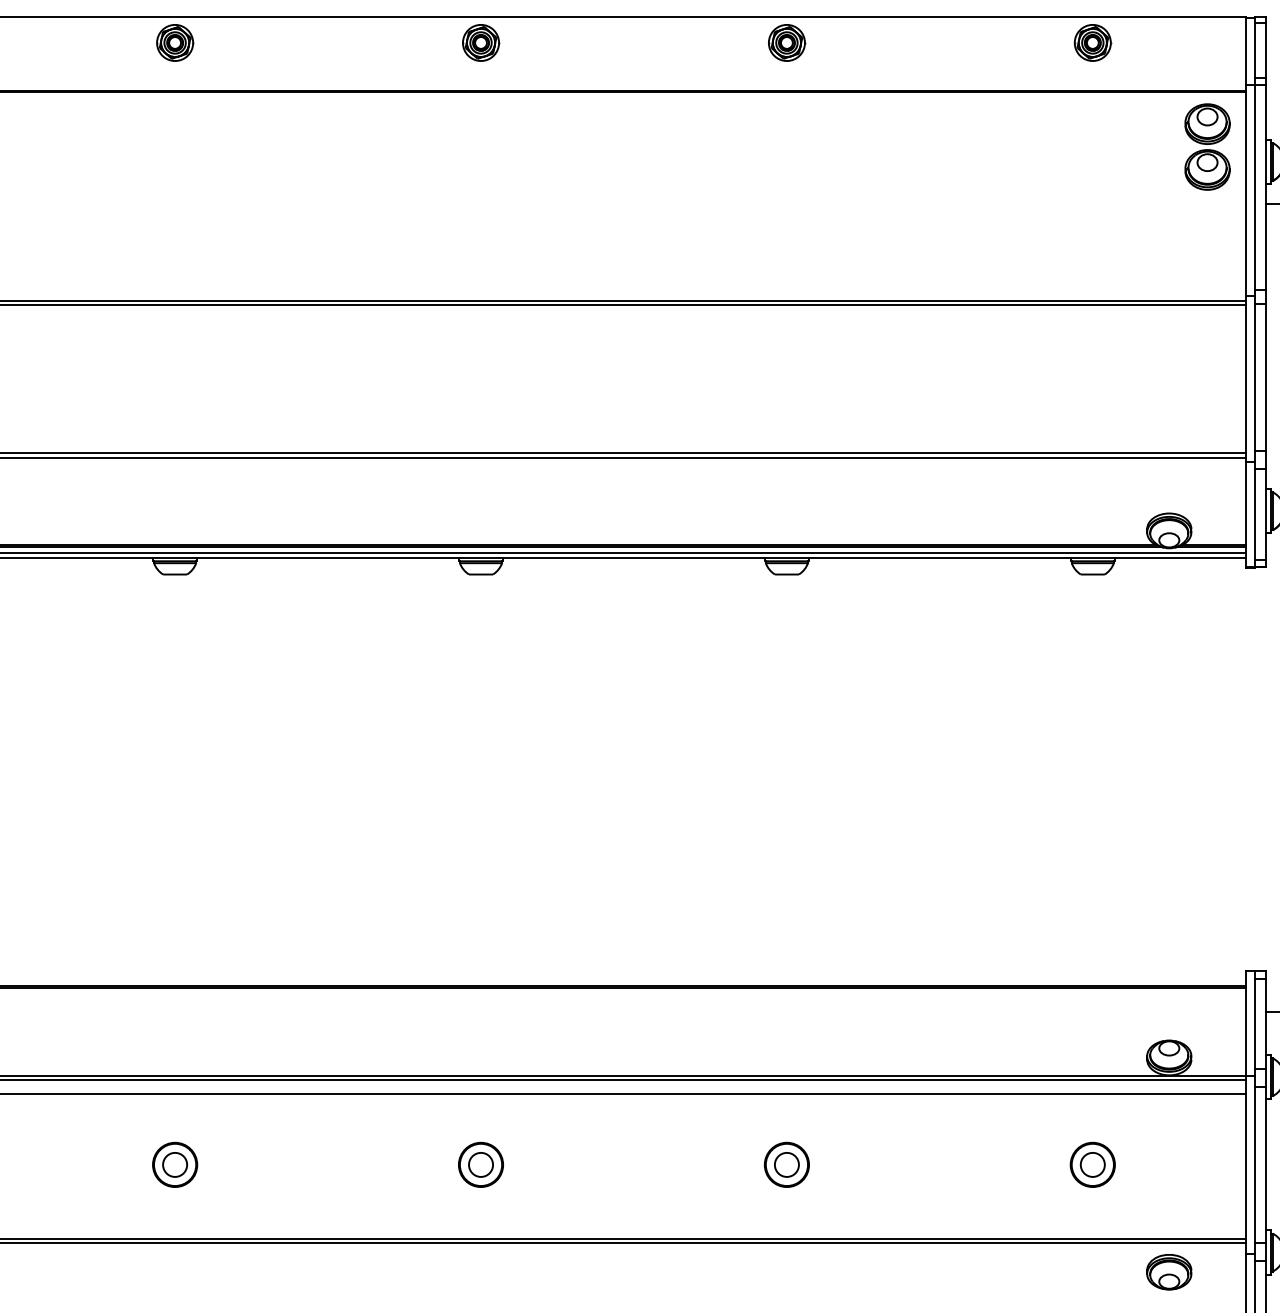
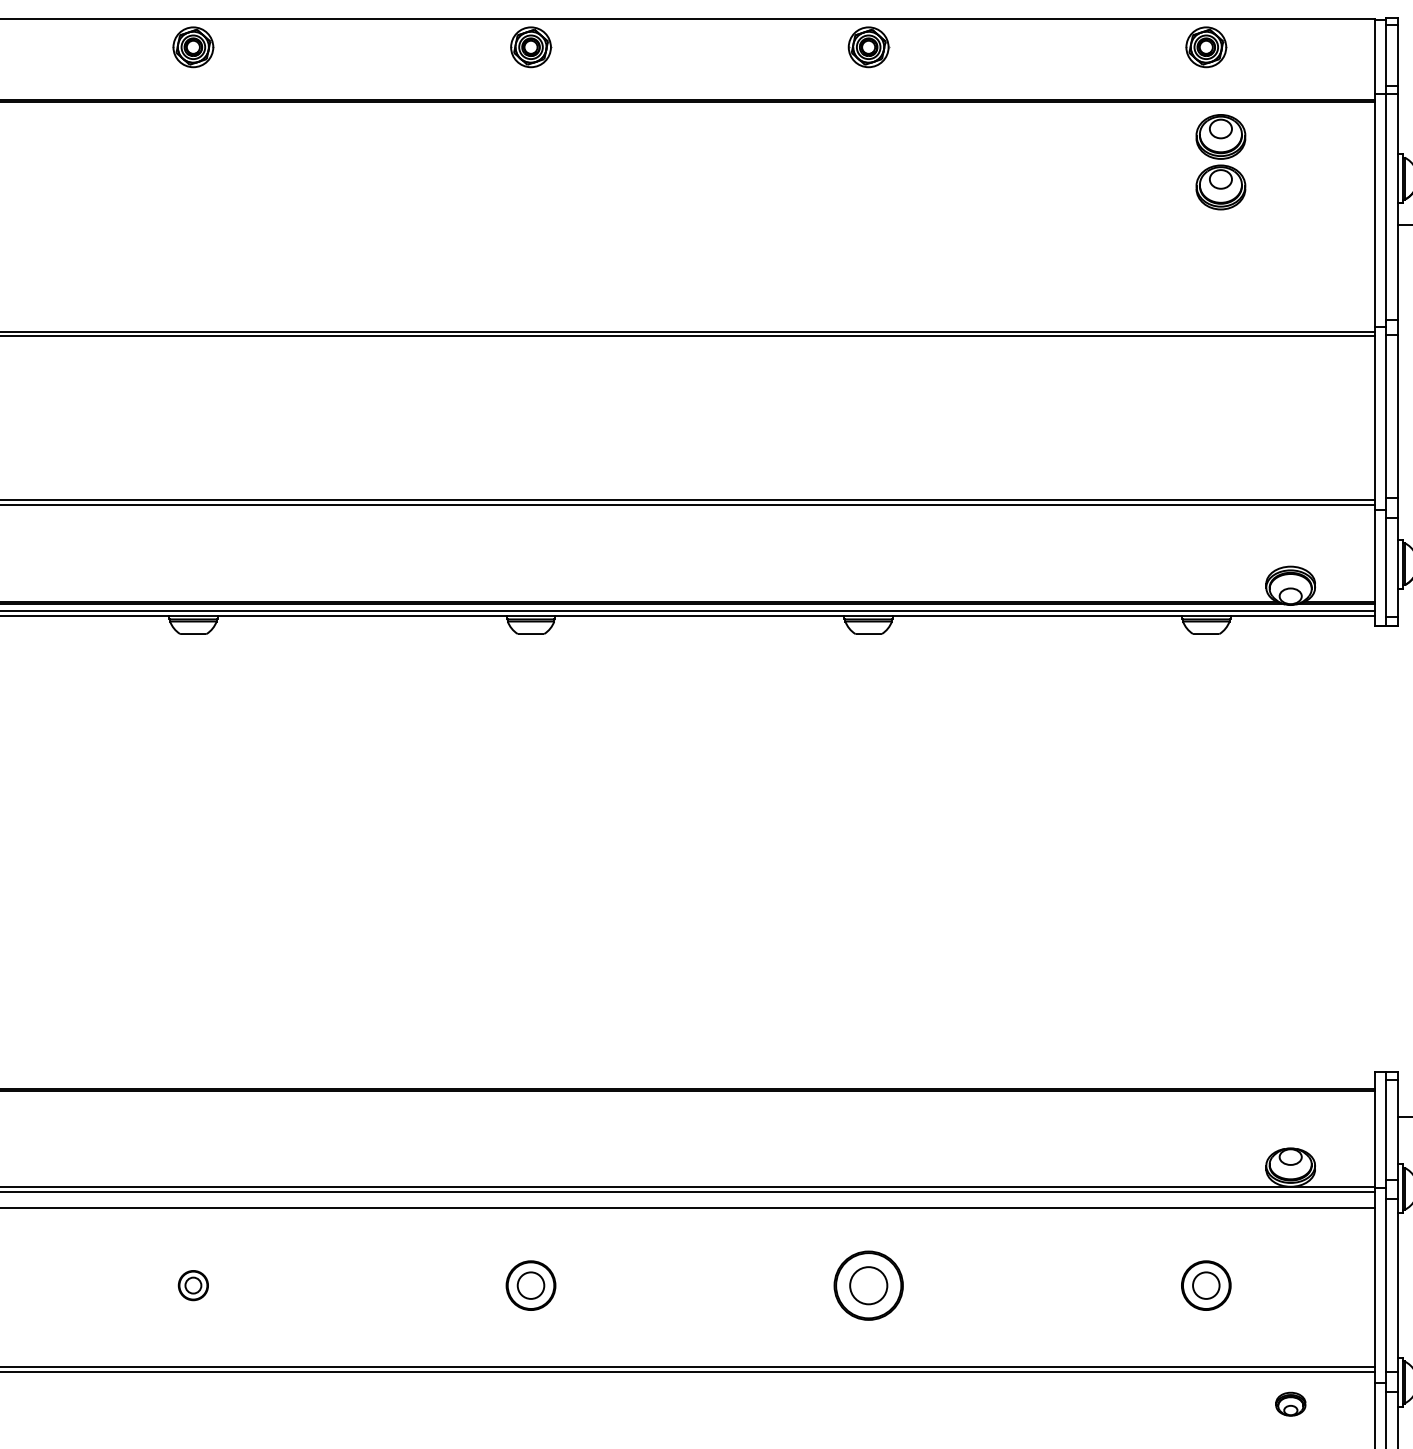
part: (1207, 147) -> (1220, 162), moved
part: (175, 1164) -> (193, 1285), size x0.6
part: (786, 1164) -> (868, 1285), size x1.4
part: (1169, 1272) -> (1290, 1404), size x0.6

